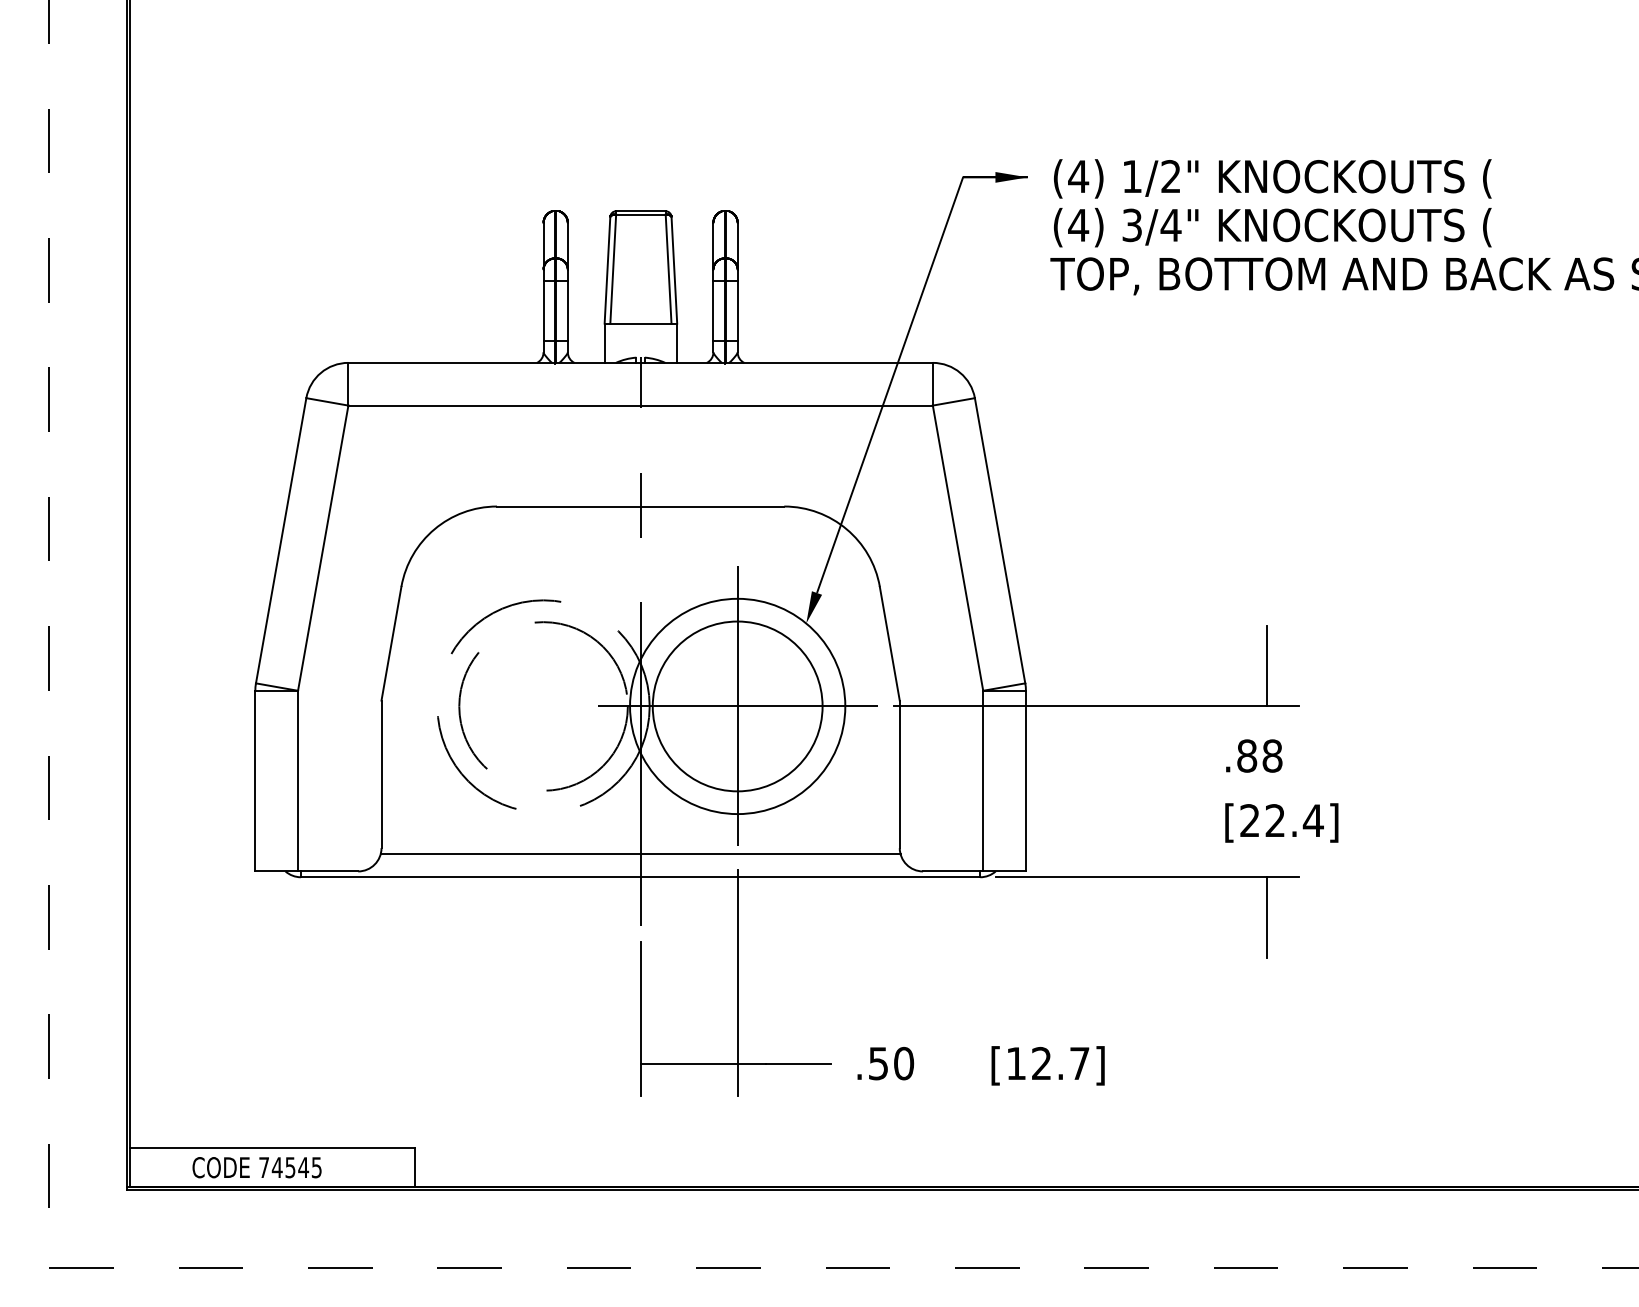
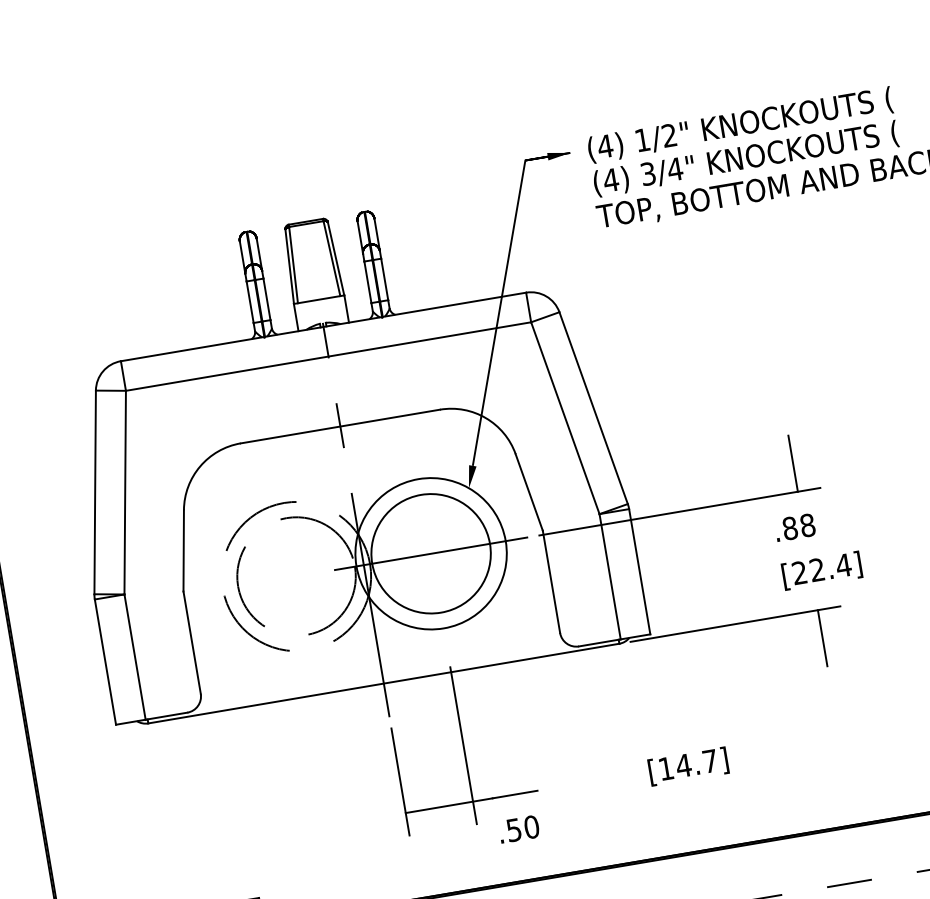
line: (737, 706) -> (431, 553), removed
line: (640, 853) -> (380, 667), removed
text: (1041, 1062) -> (683, 765), [12.7] -> [14.7]
text: (885, 1063) -> (518, 829), moved

